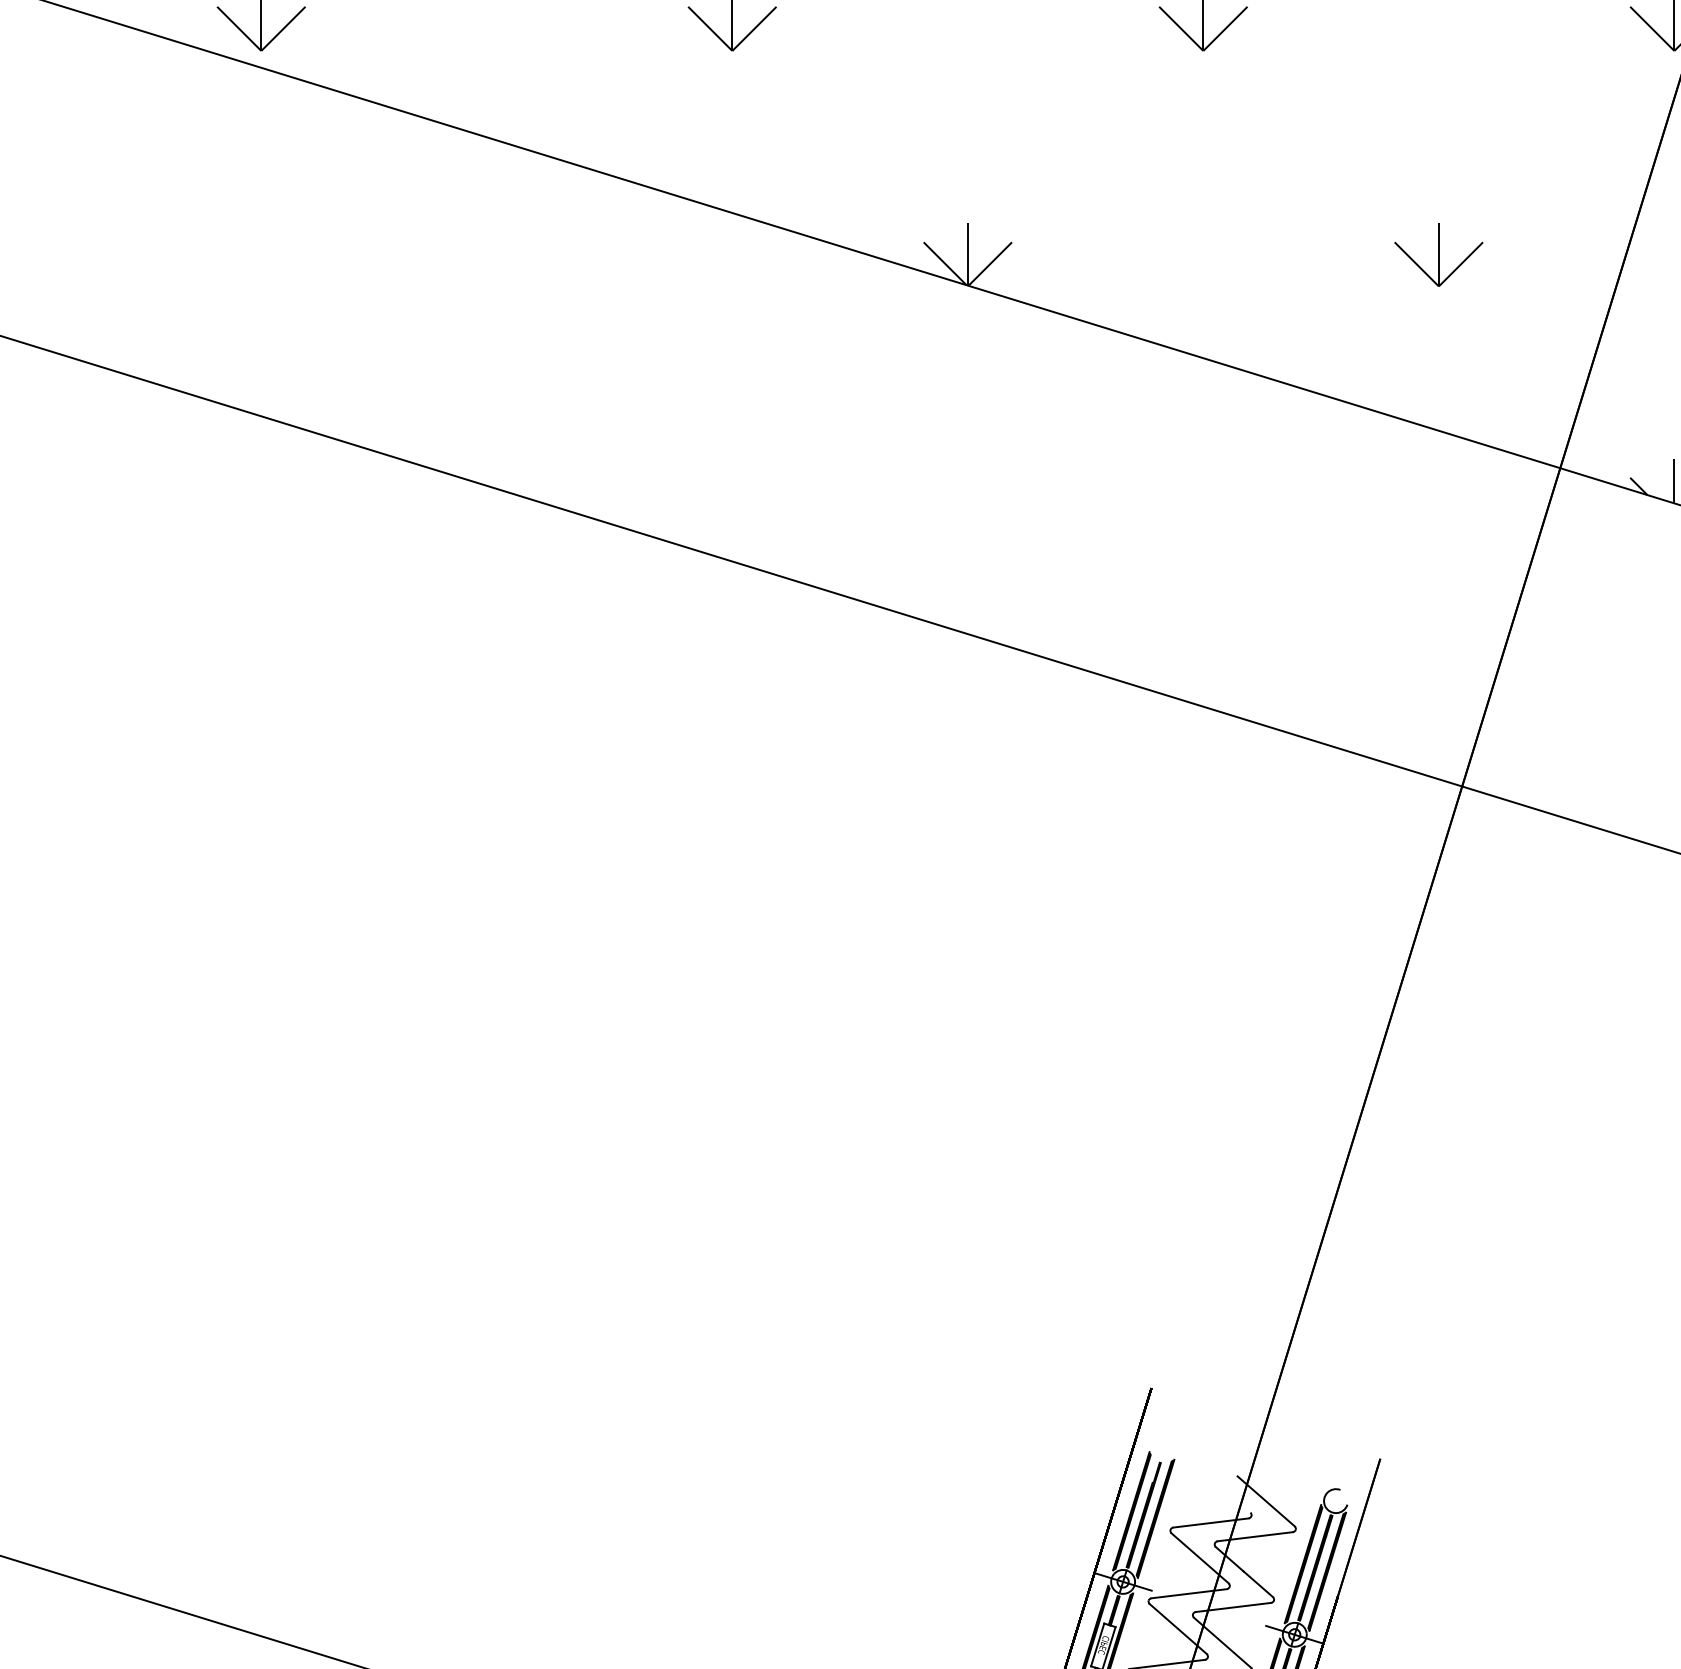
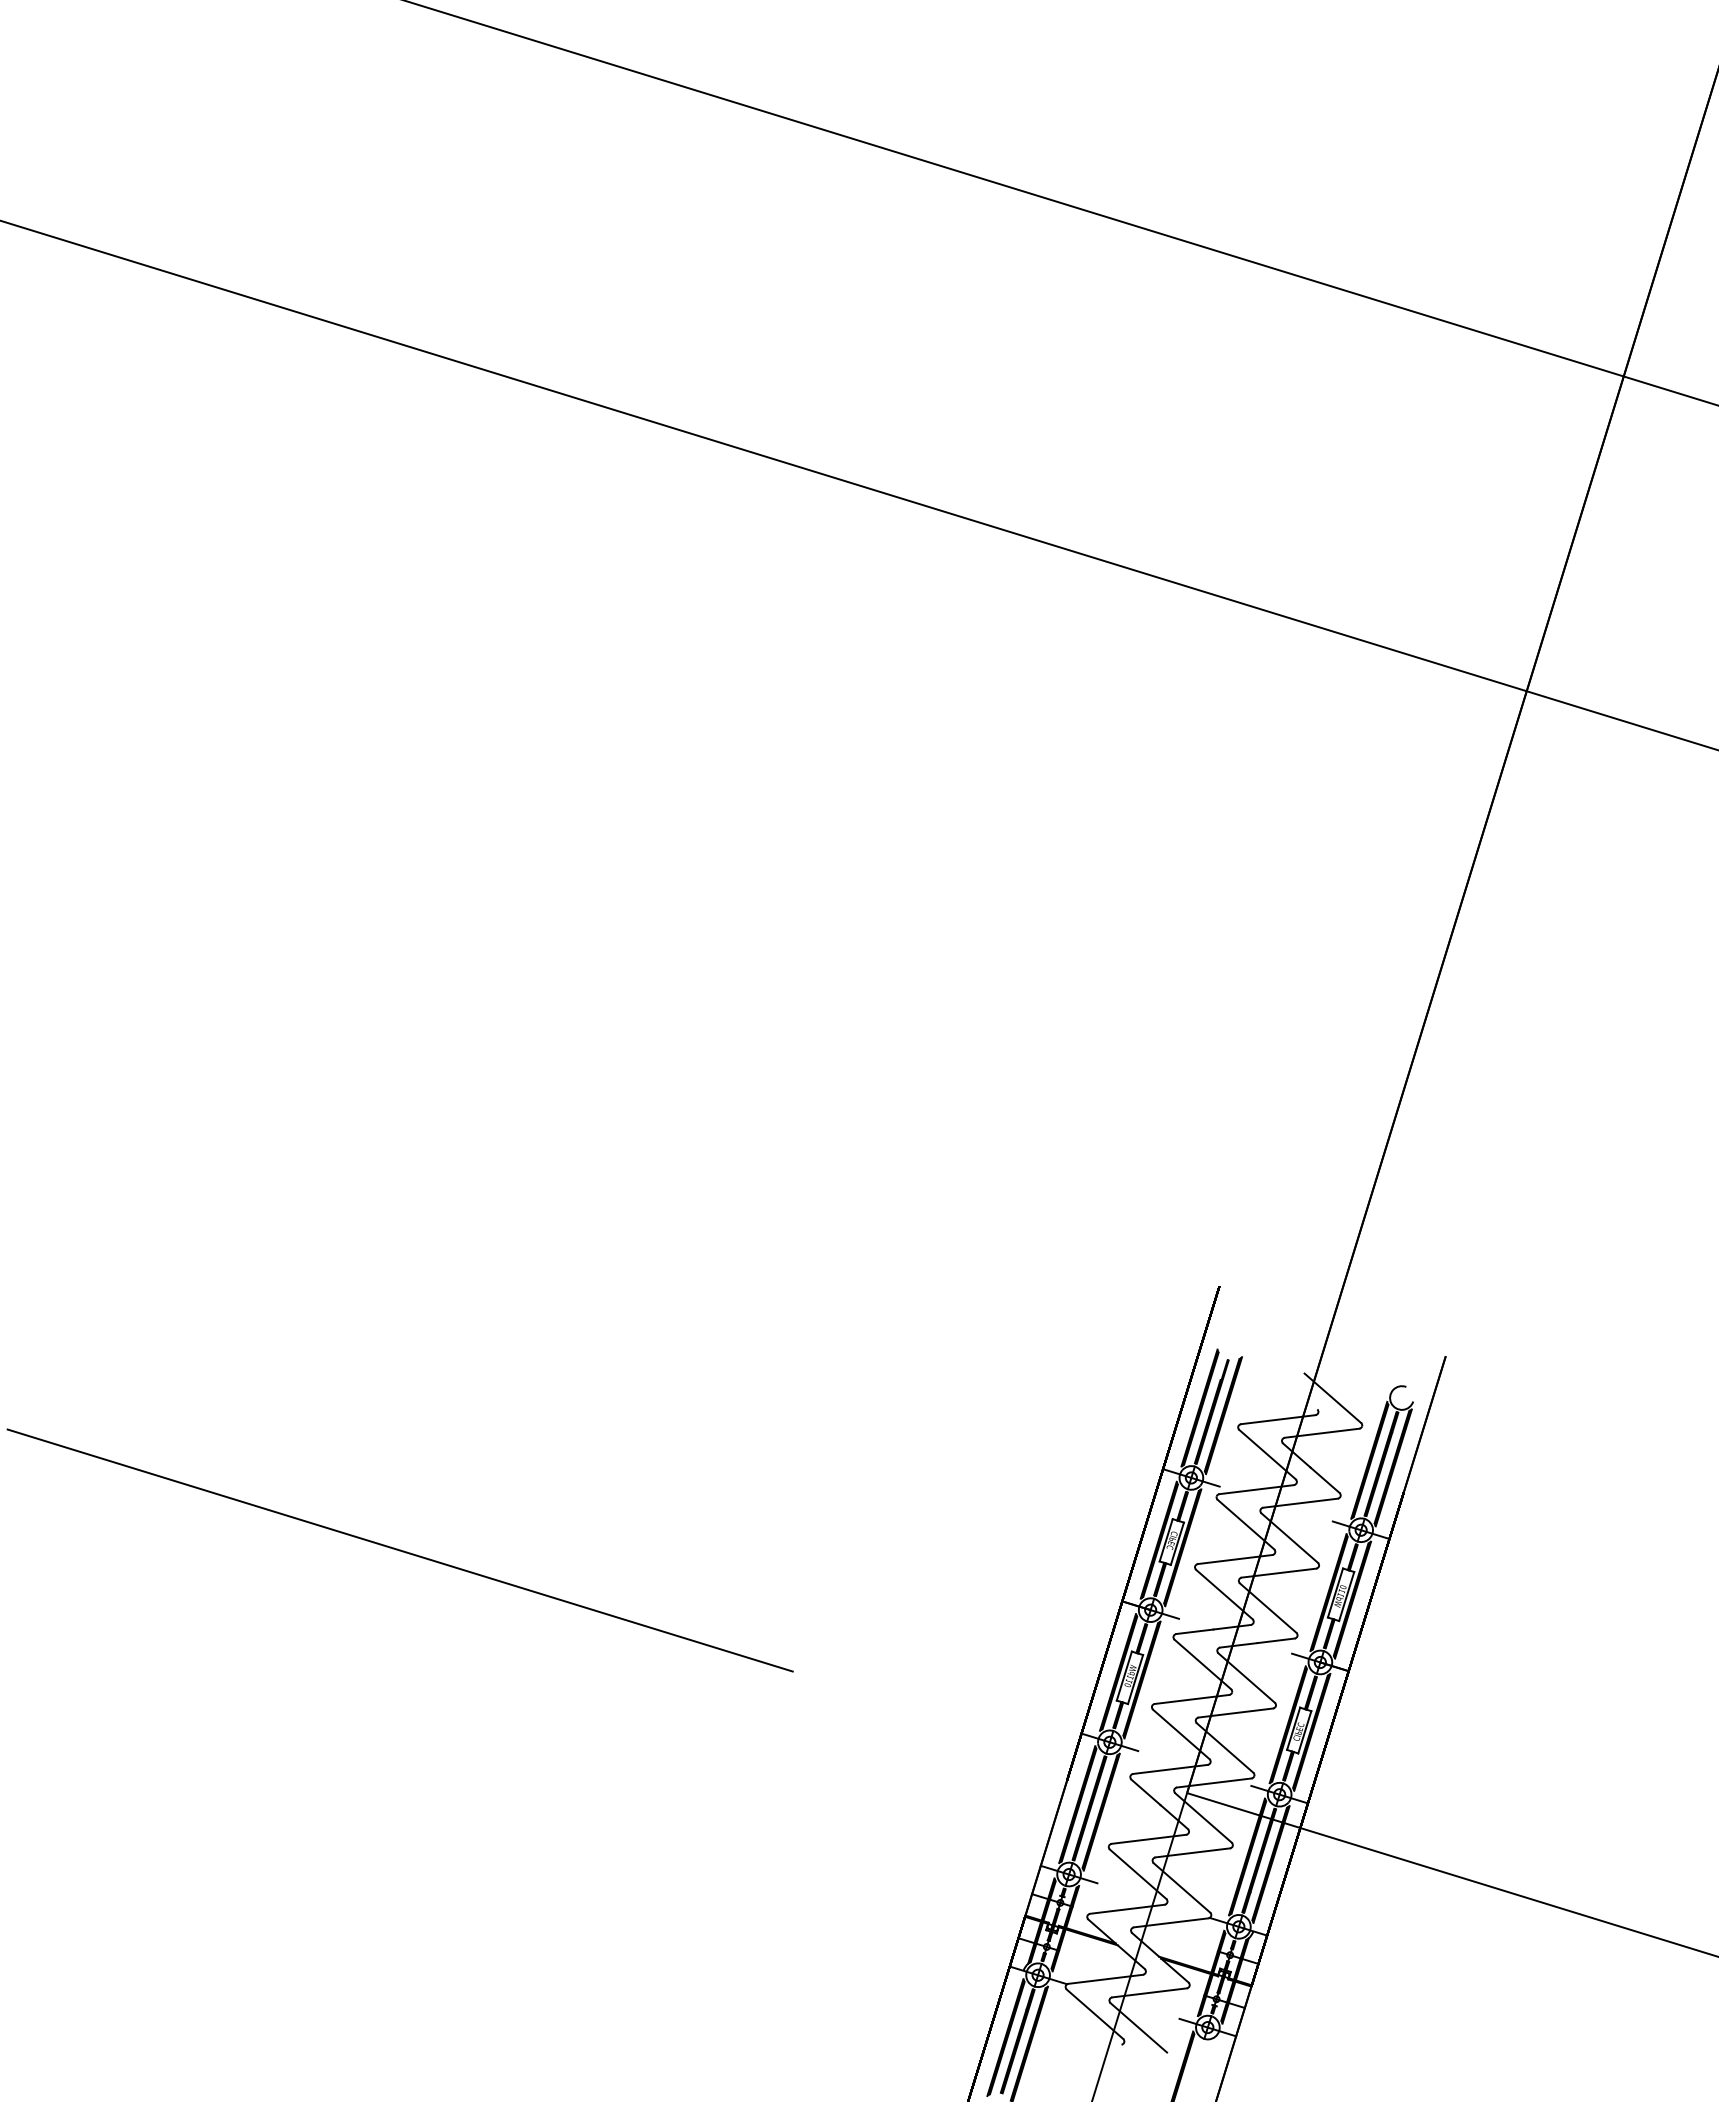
hatch: (1285, 359) -> (1351, 268), removed

